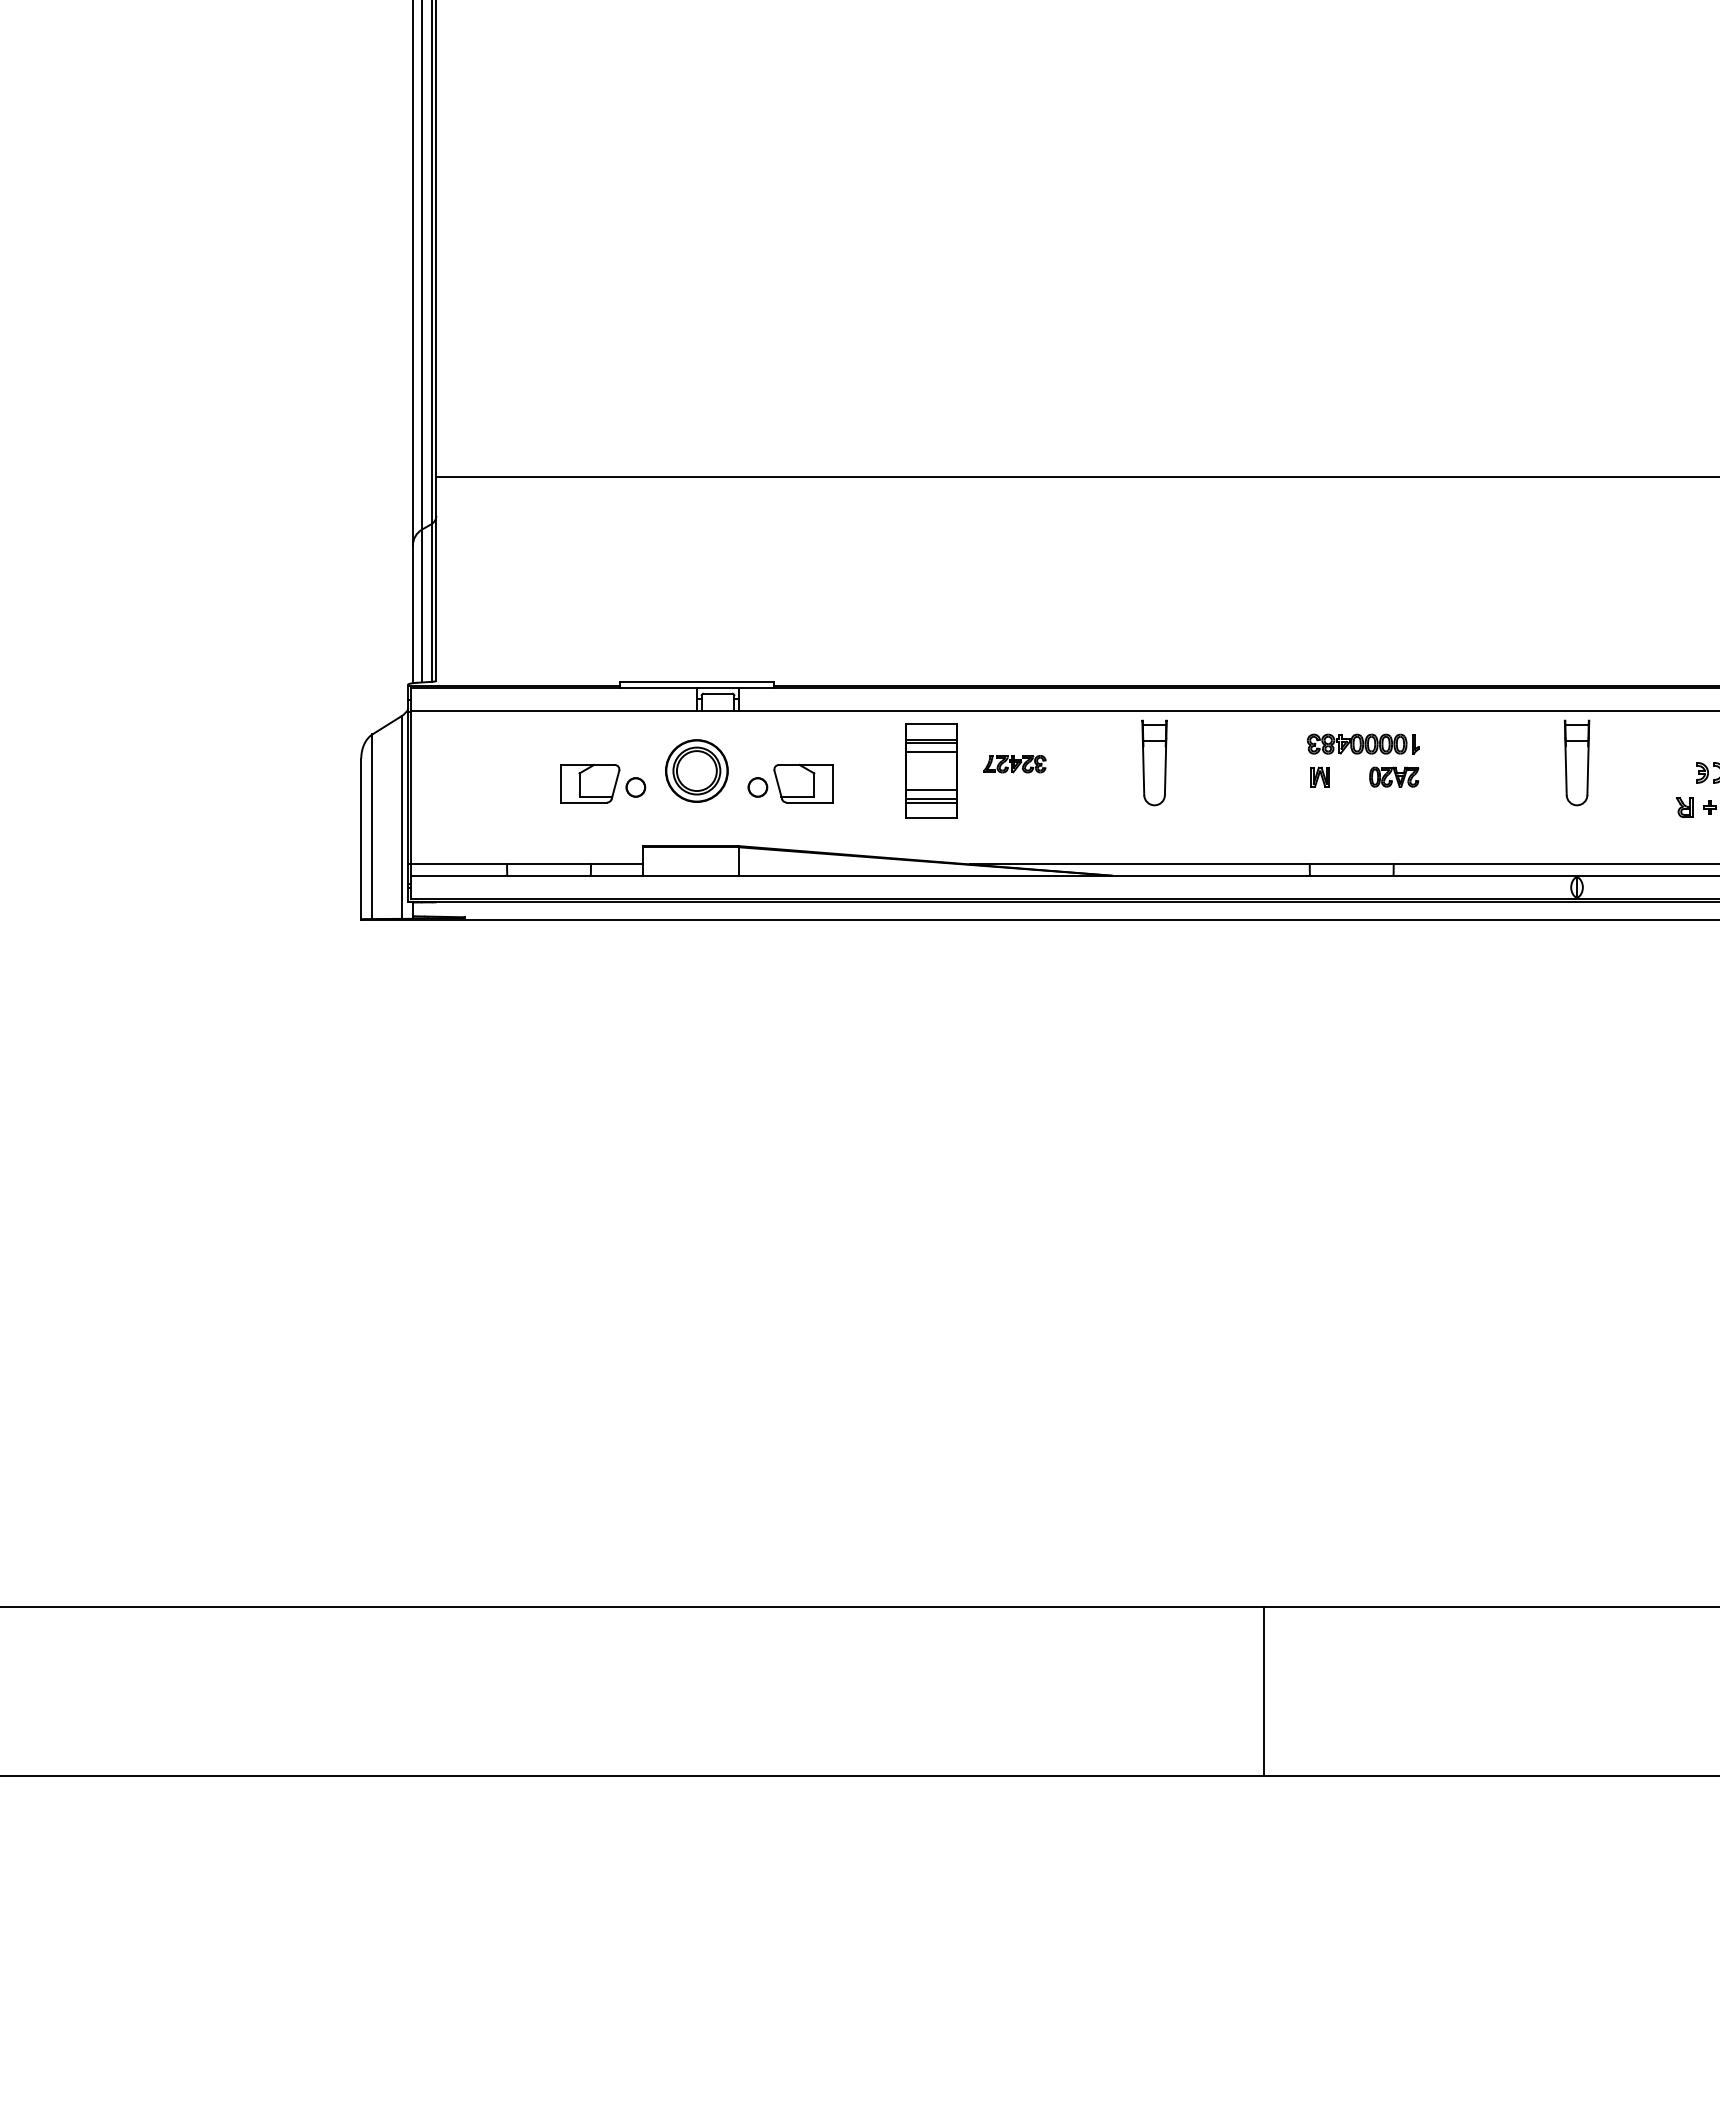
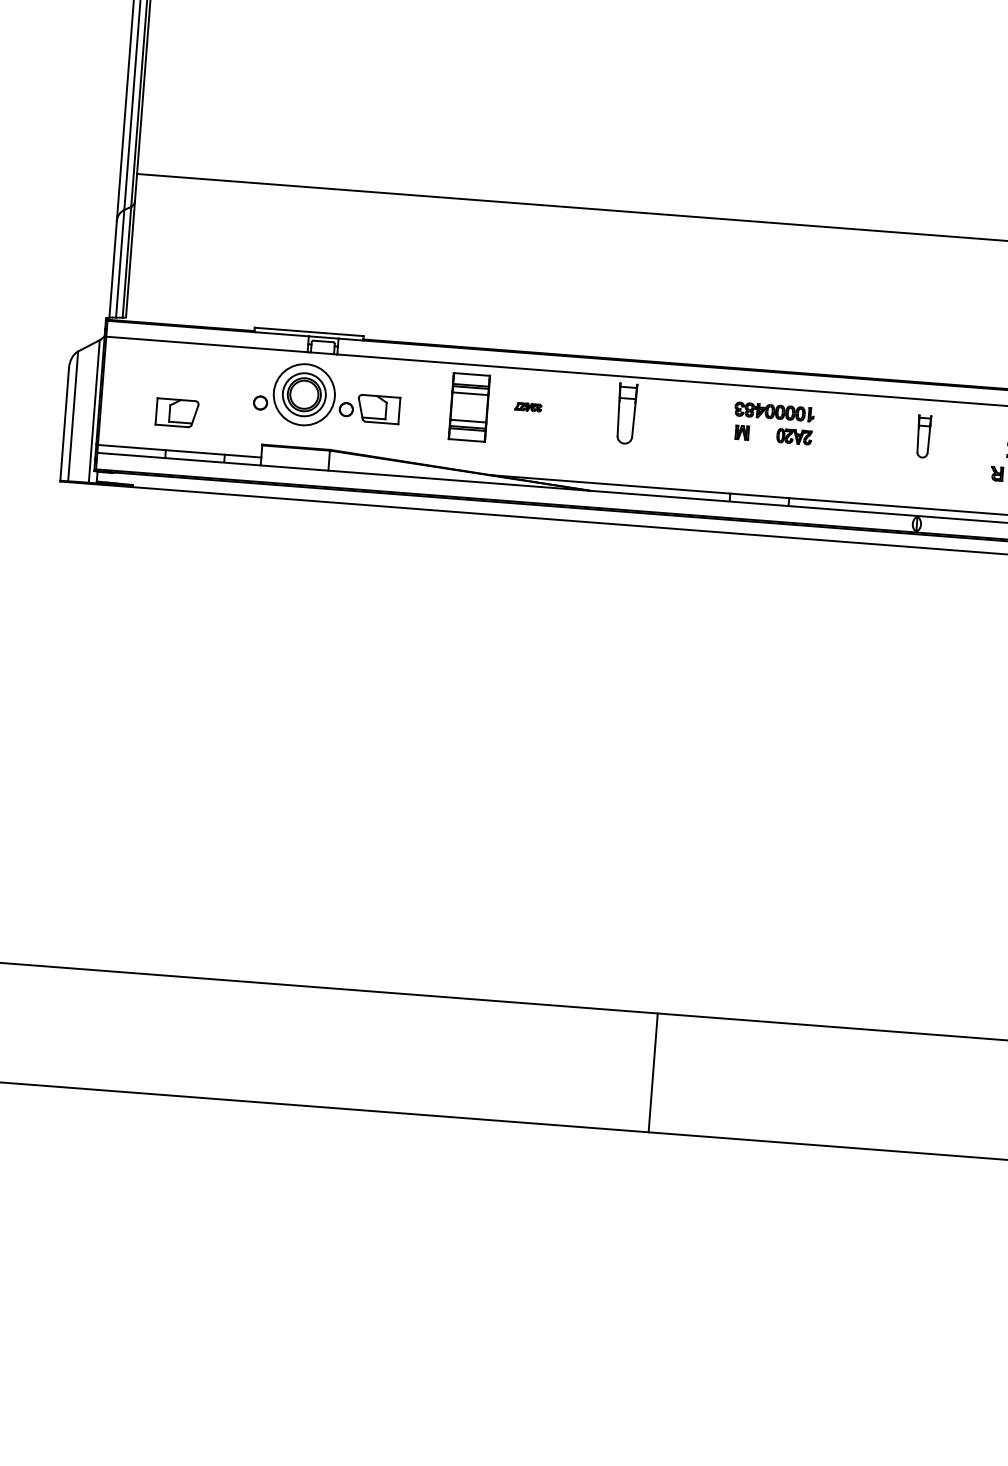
part: (1577, 762) -> (923, 436), size x0.7
part: (1014, 764) -> (528, 407), size x0.6
circle: (696, 771) -> (304, 395), size x1.4
part: (590, 783) -> (177, 412), moved

